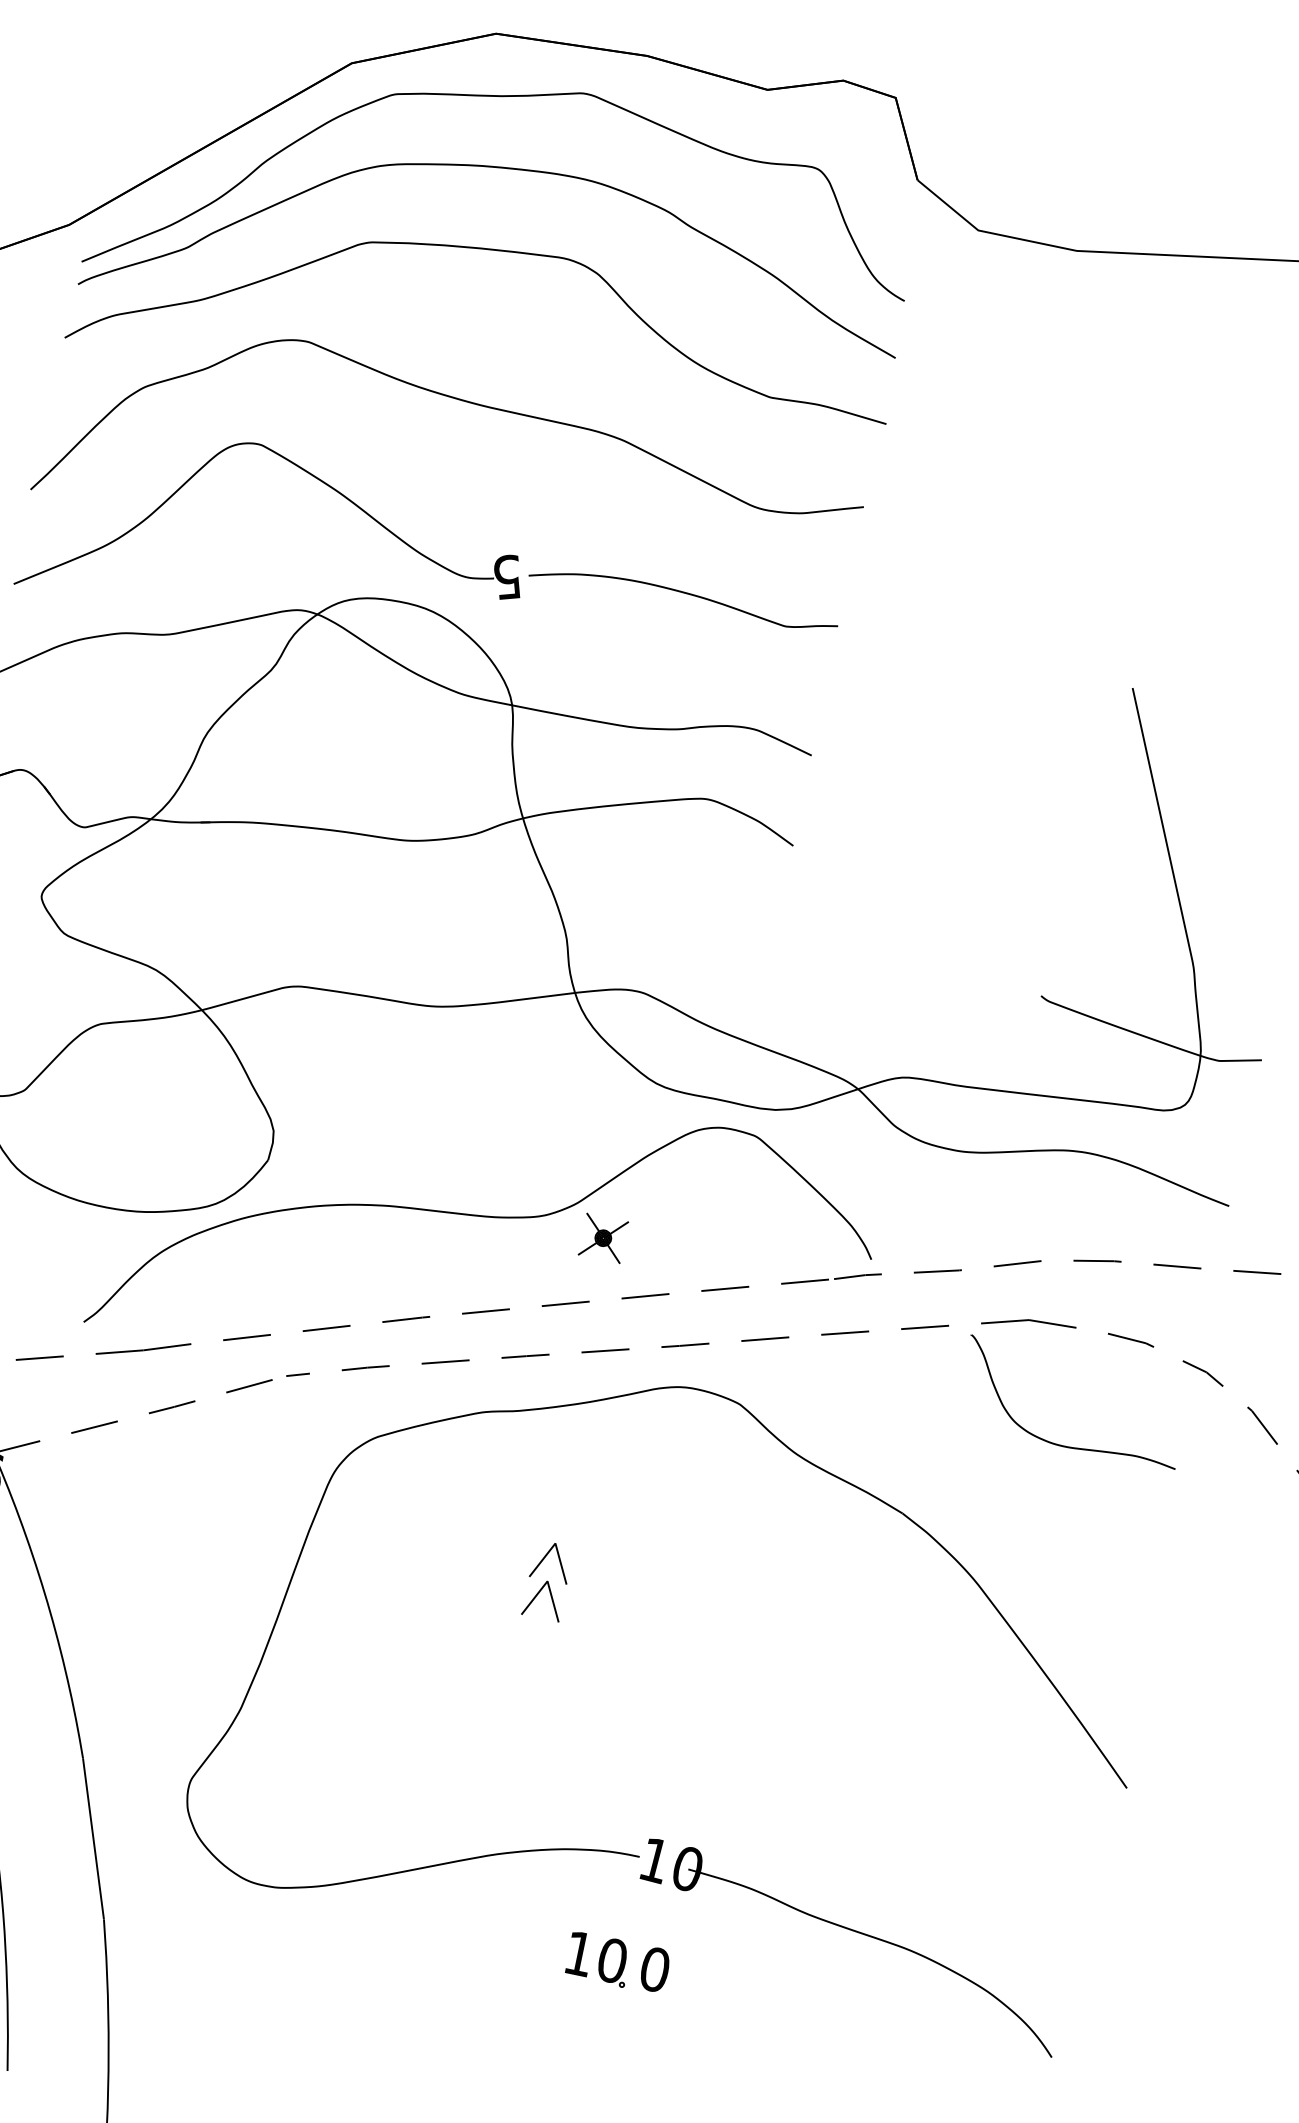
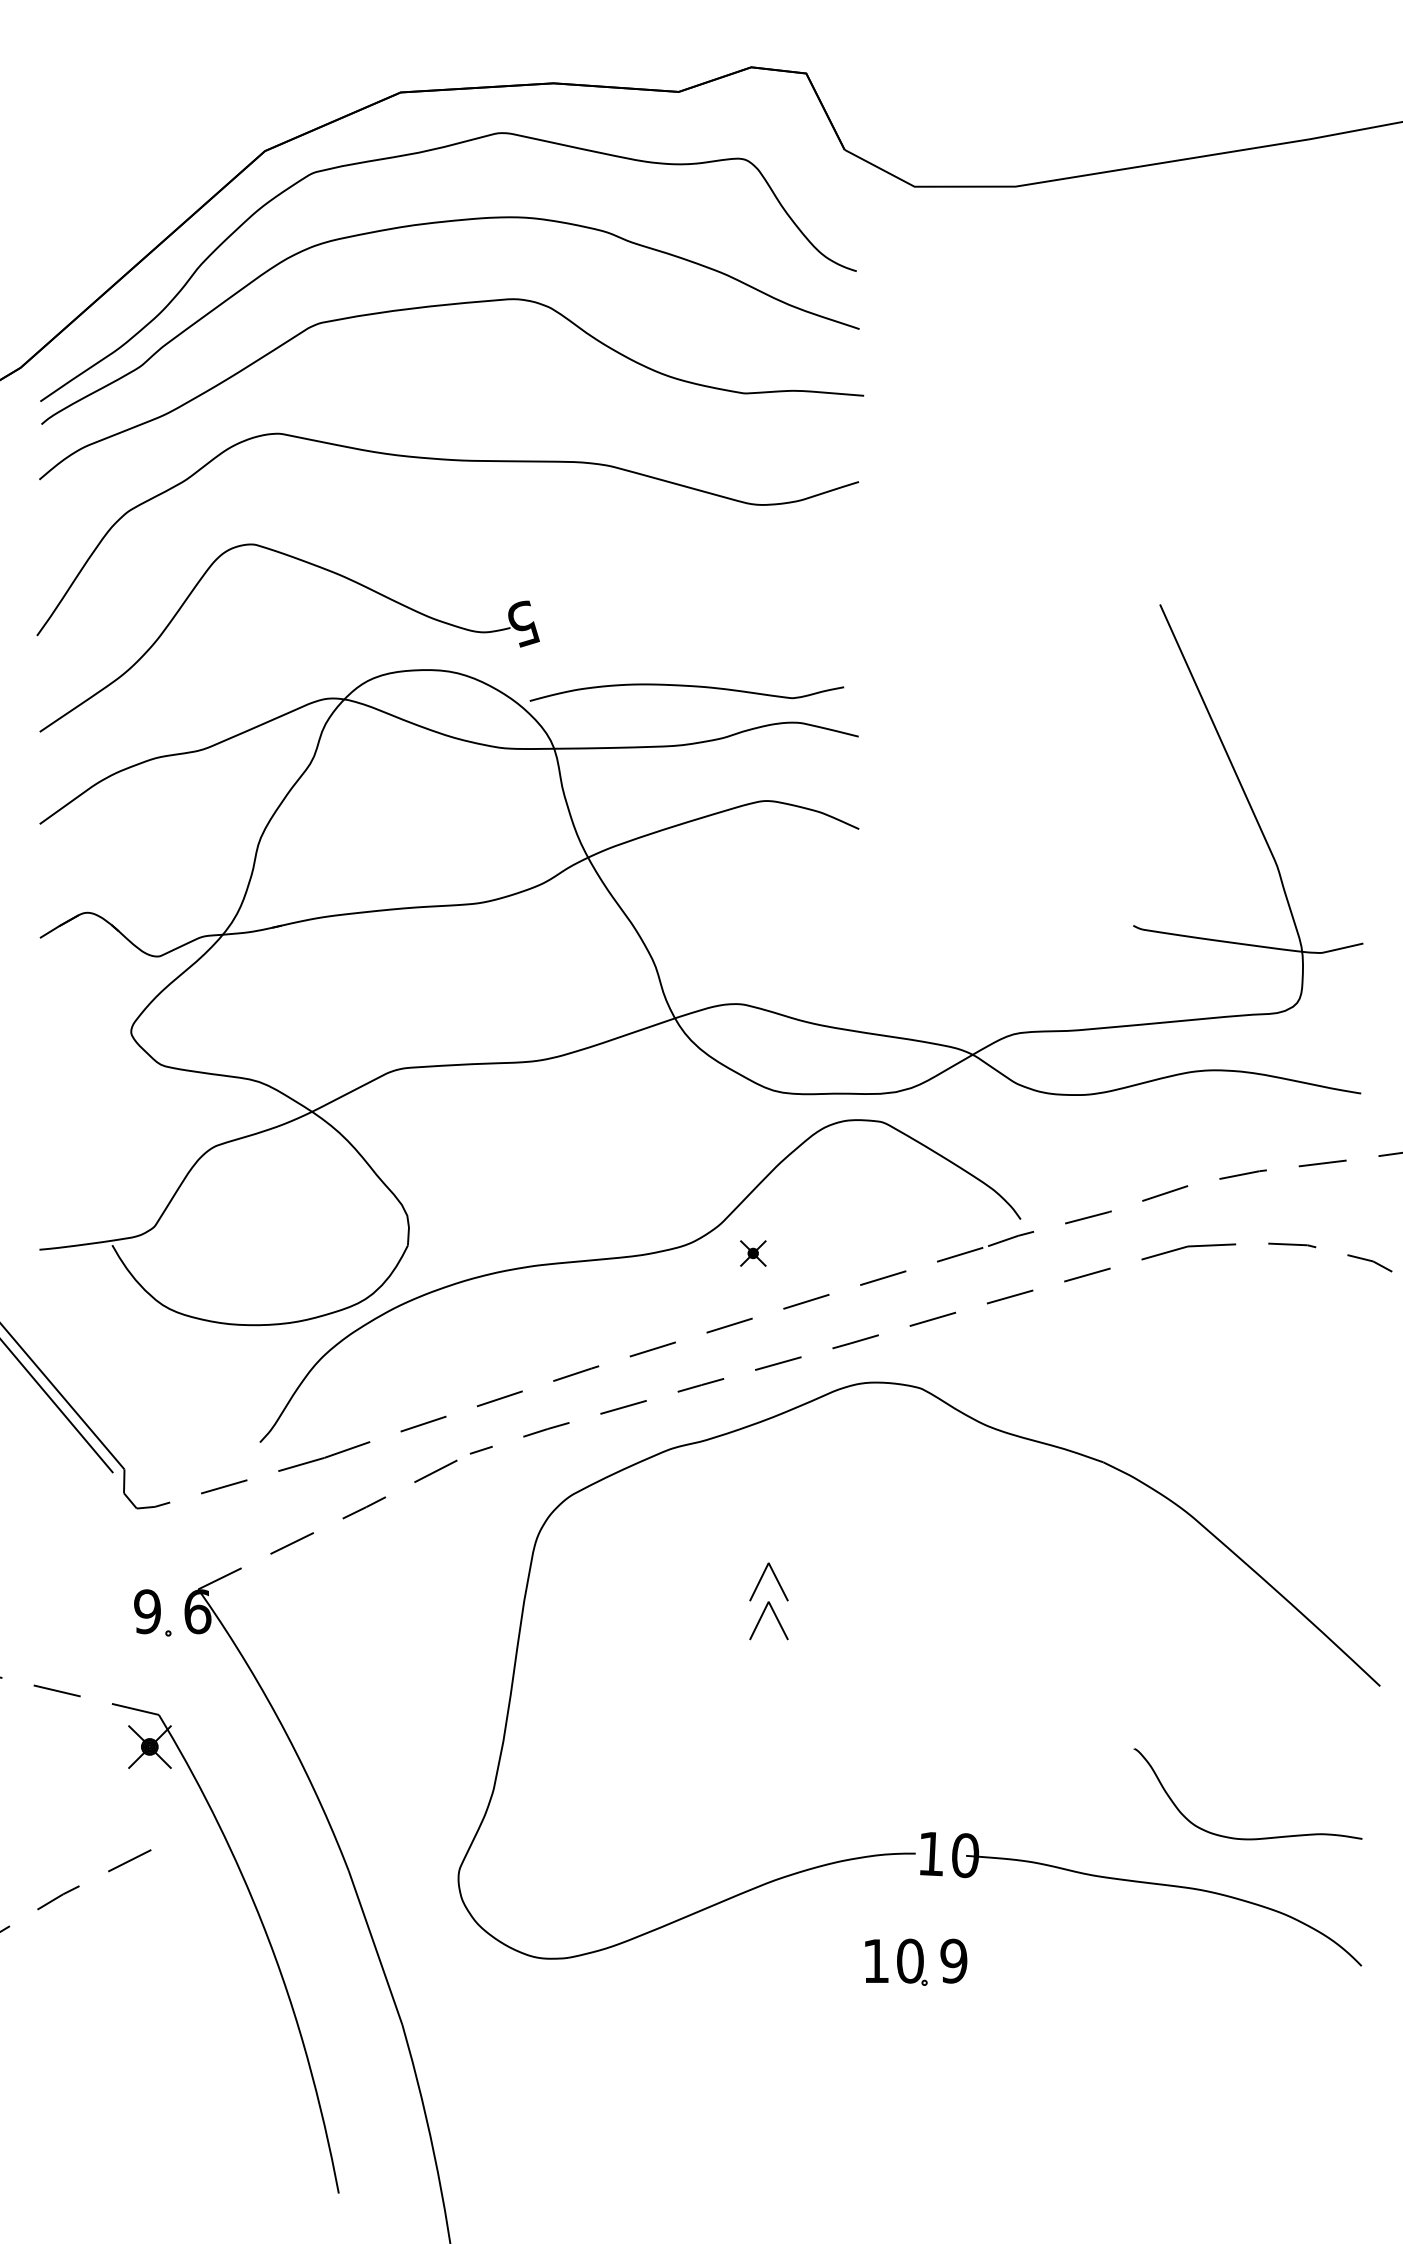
curve: (684, 593) -> (686, 686), moved
part: (603, 1238) -> (753, 1253), size x0.6
curve: (1063, 1445) -> (1247, 1838), moved
text: (654, 1968) -> (953, 1960), 0 -> 9

